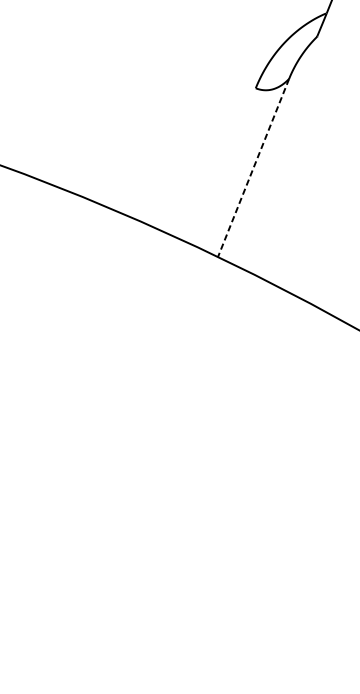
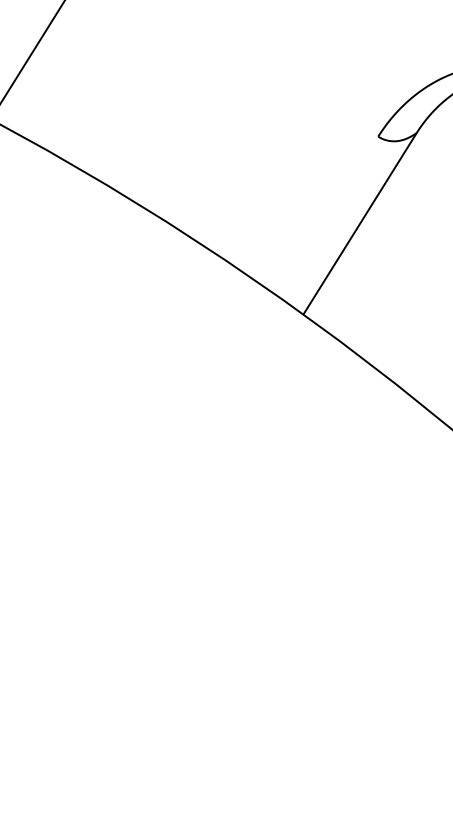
line: (253, 167) -> (360, 223), dashed -> solid

